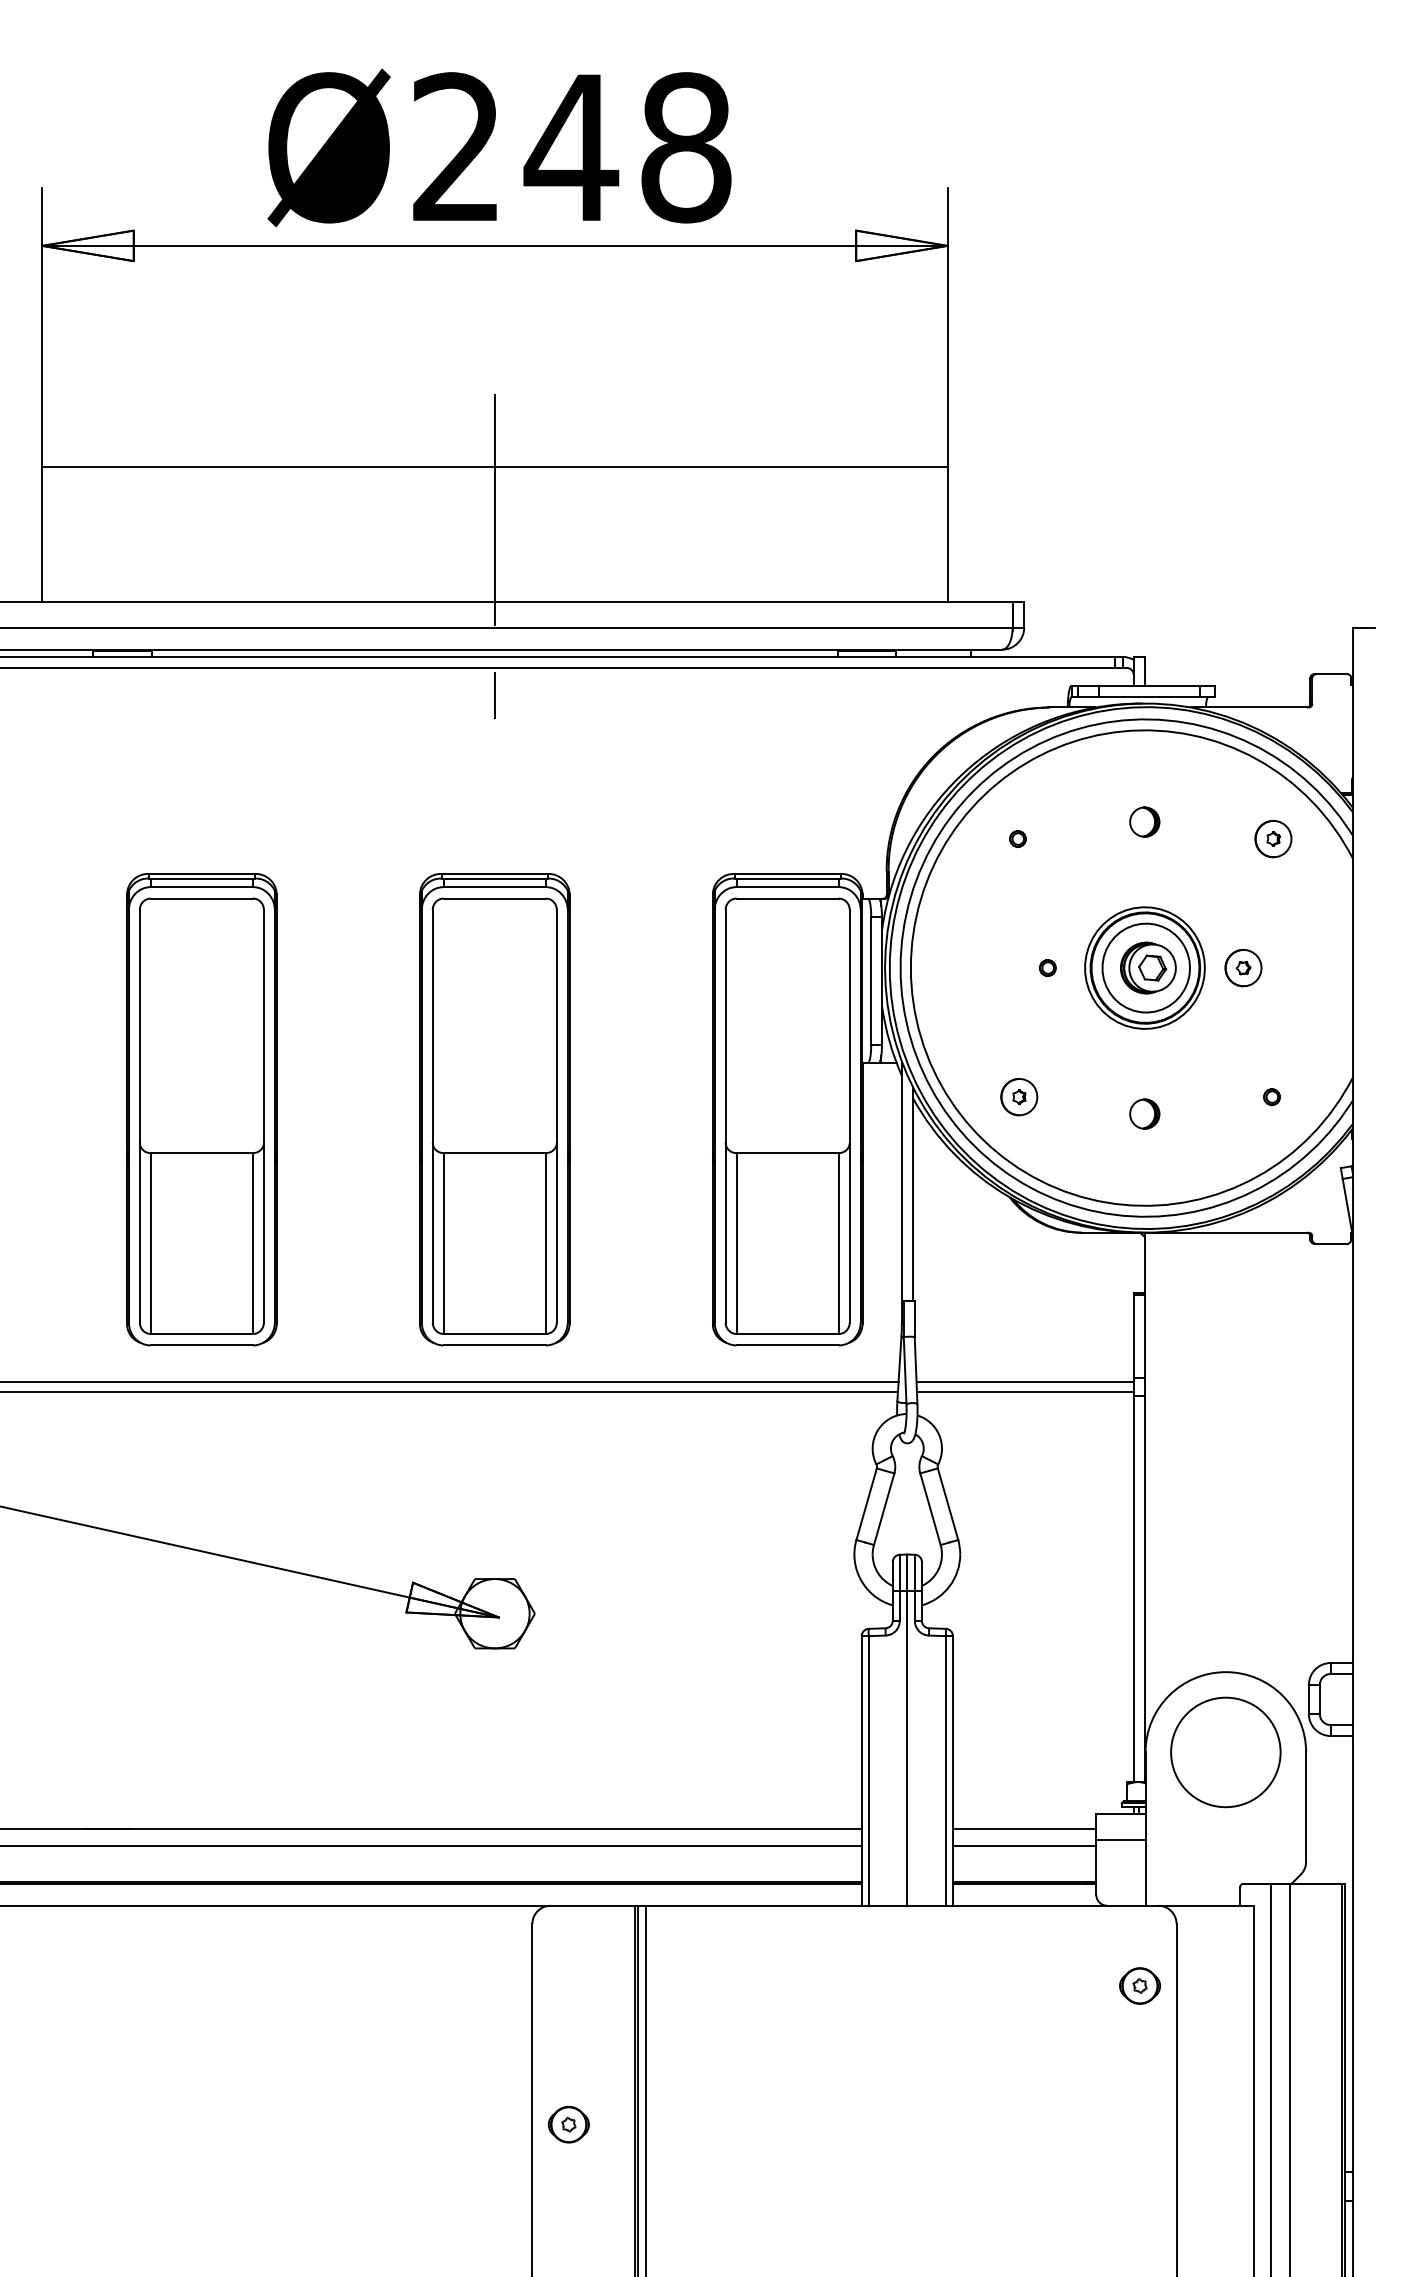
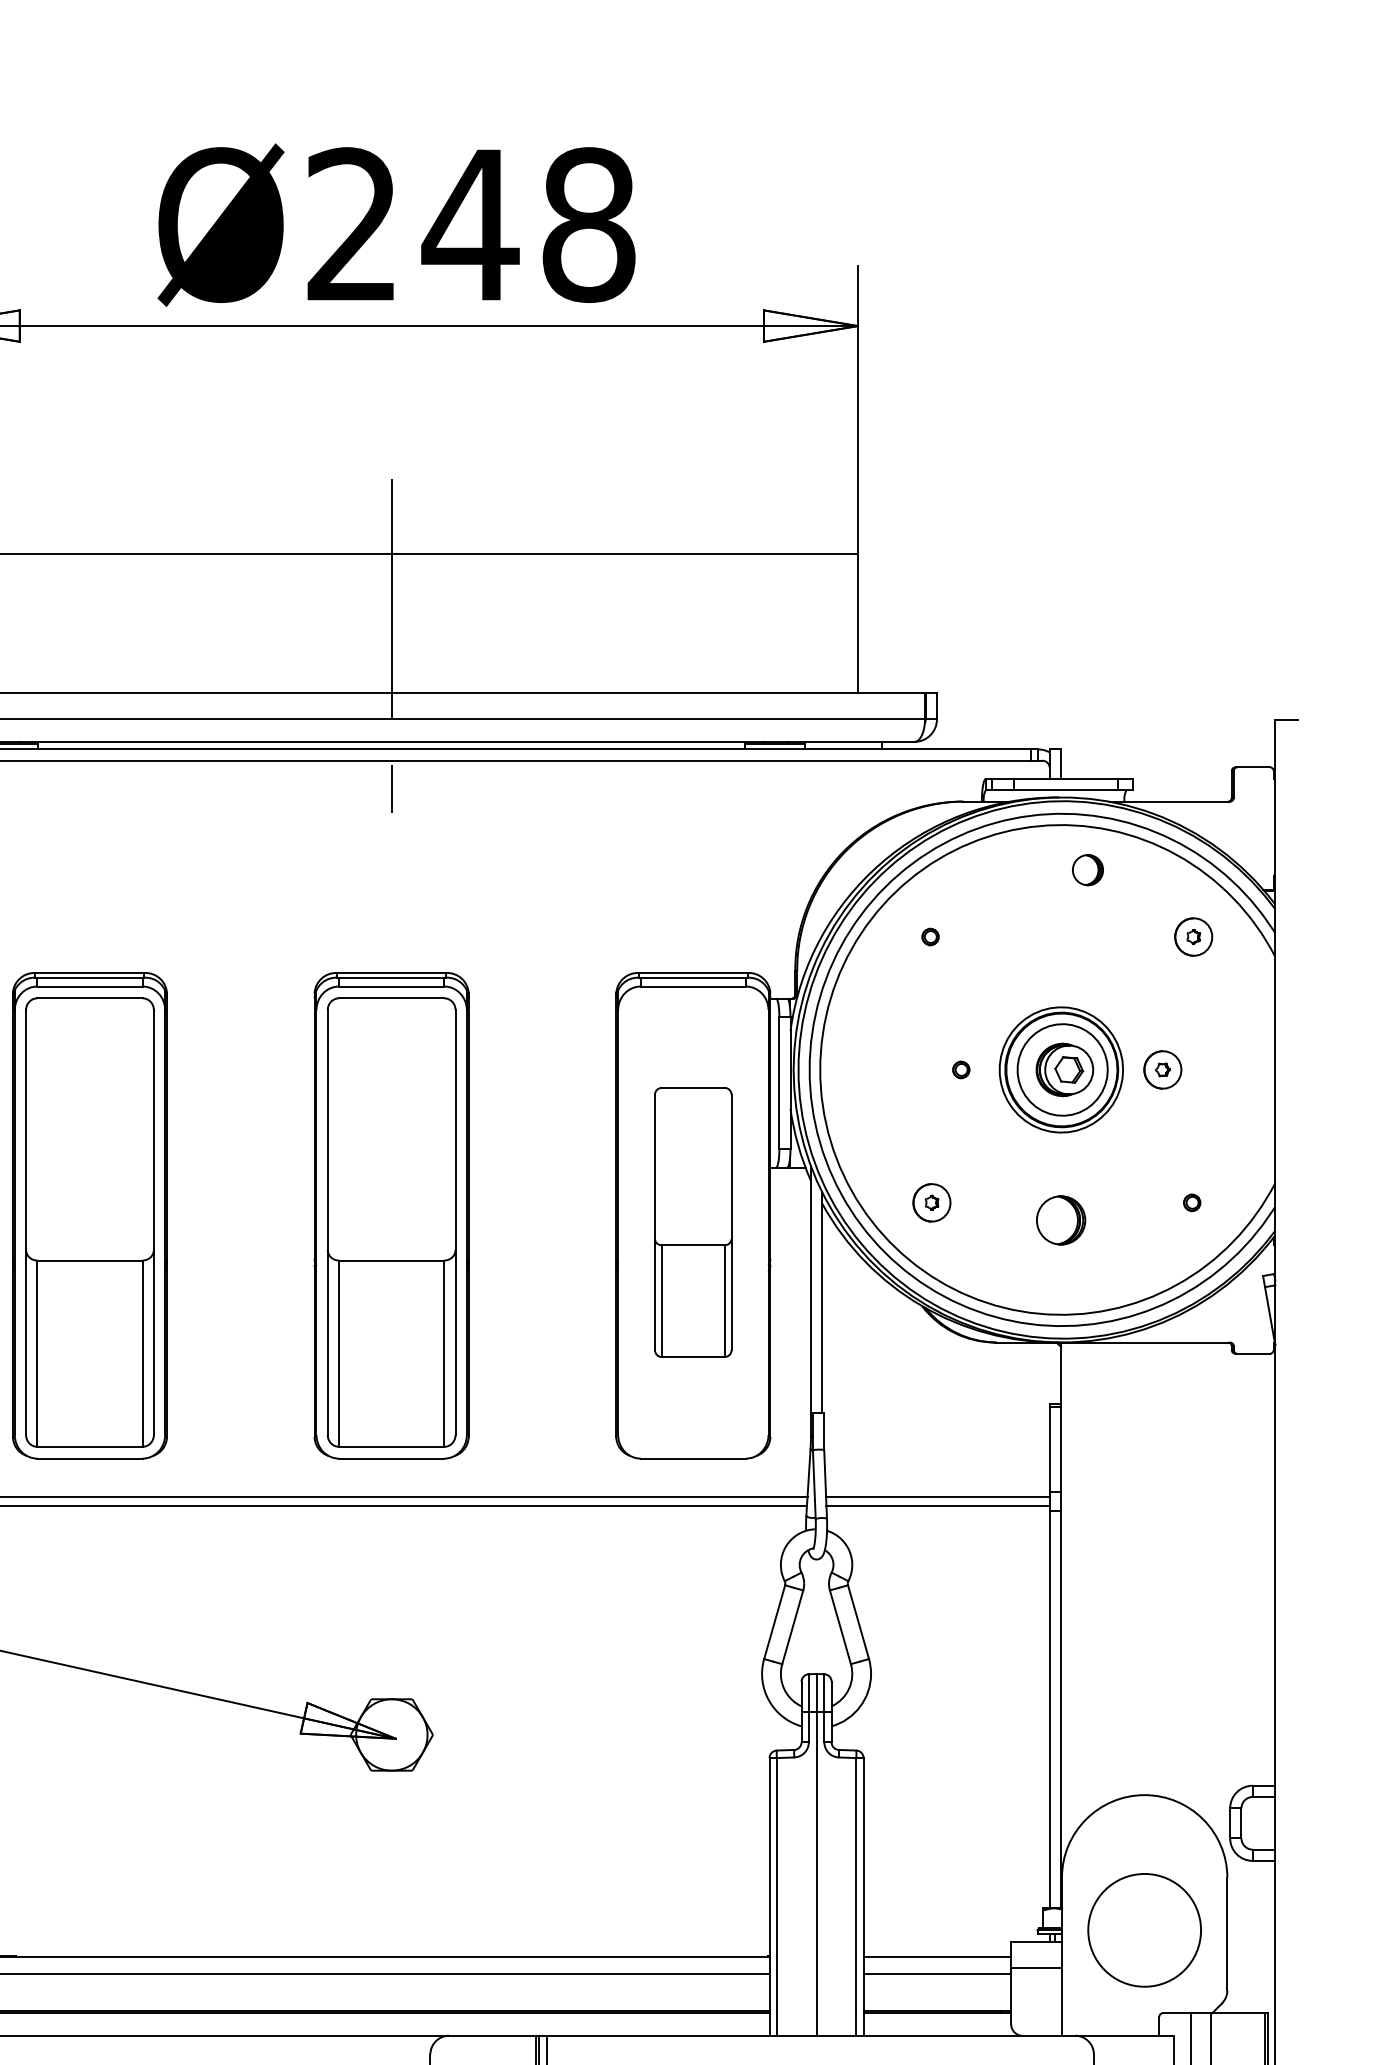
part: (1144, 821) -> (1087, 869), moved
part: (1144, 1113) -> (1060, 1219), size x1.6
part: (787, 1115) -> (693, 1221), size x0.6
circle: (1225, 1752) -> (1144, 1930), moved

